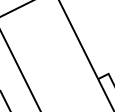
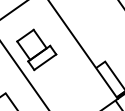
part: (39, 50) -> (36, 49), added

